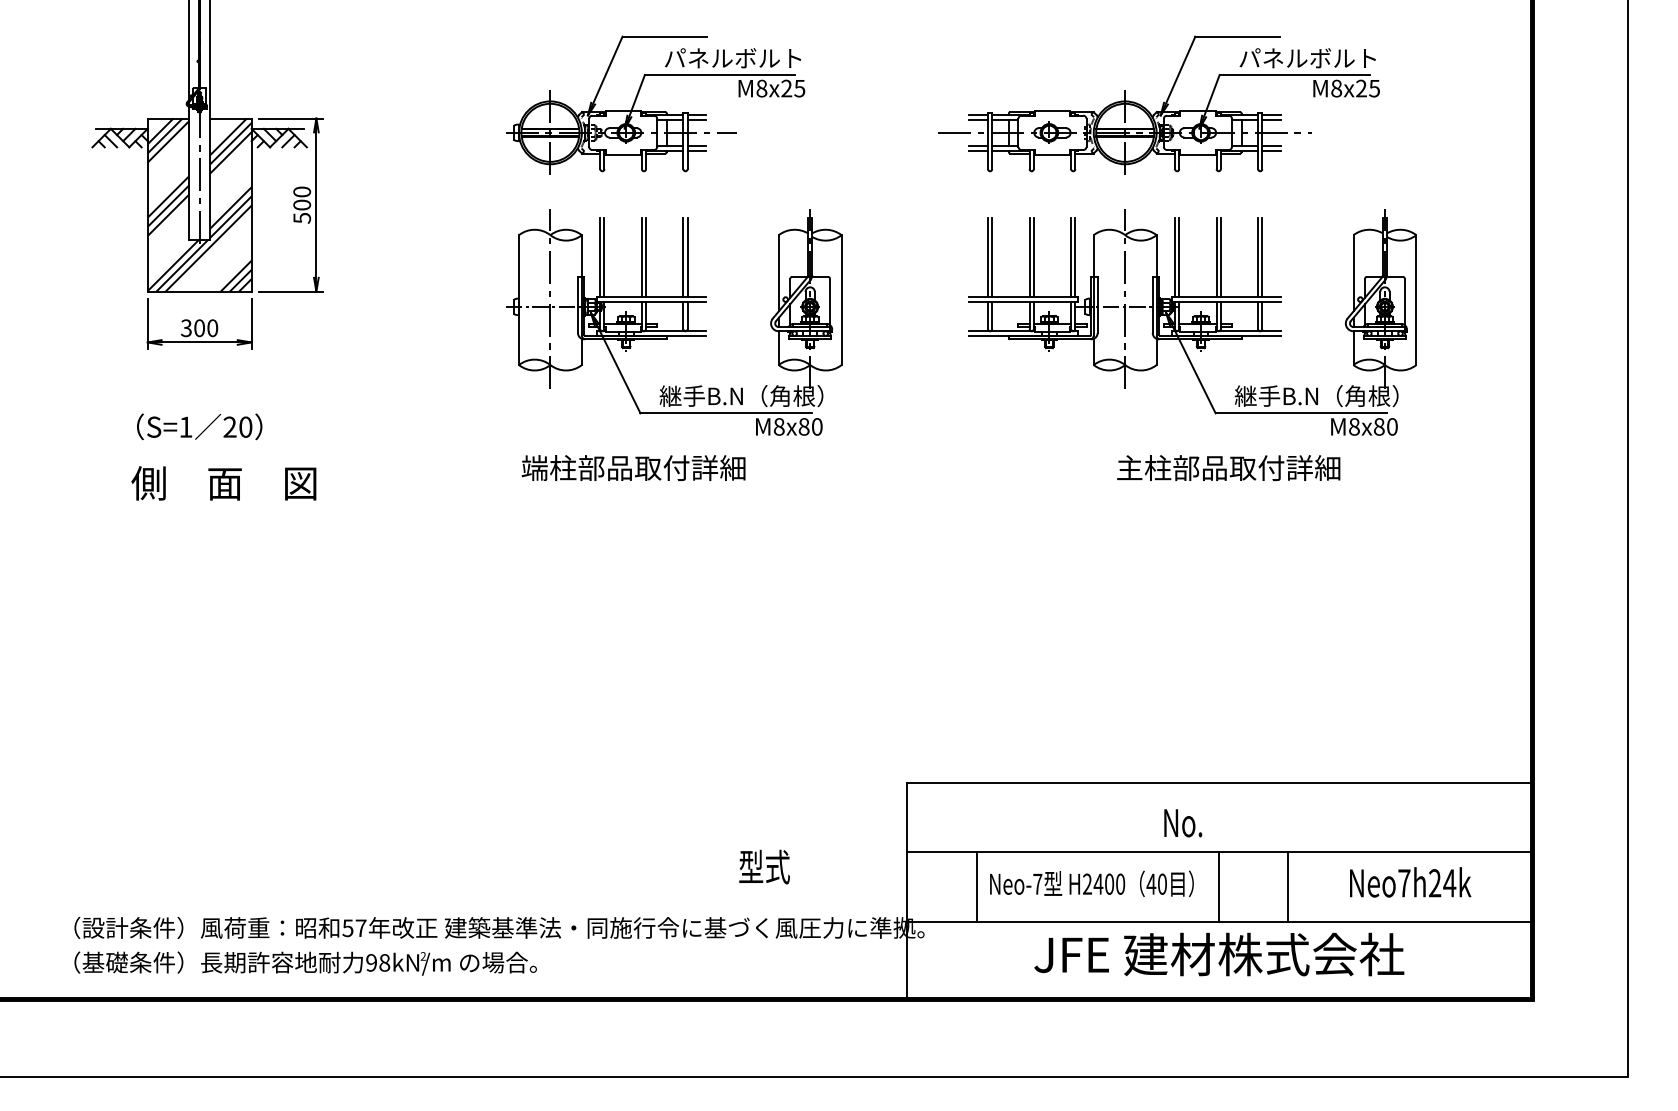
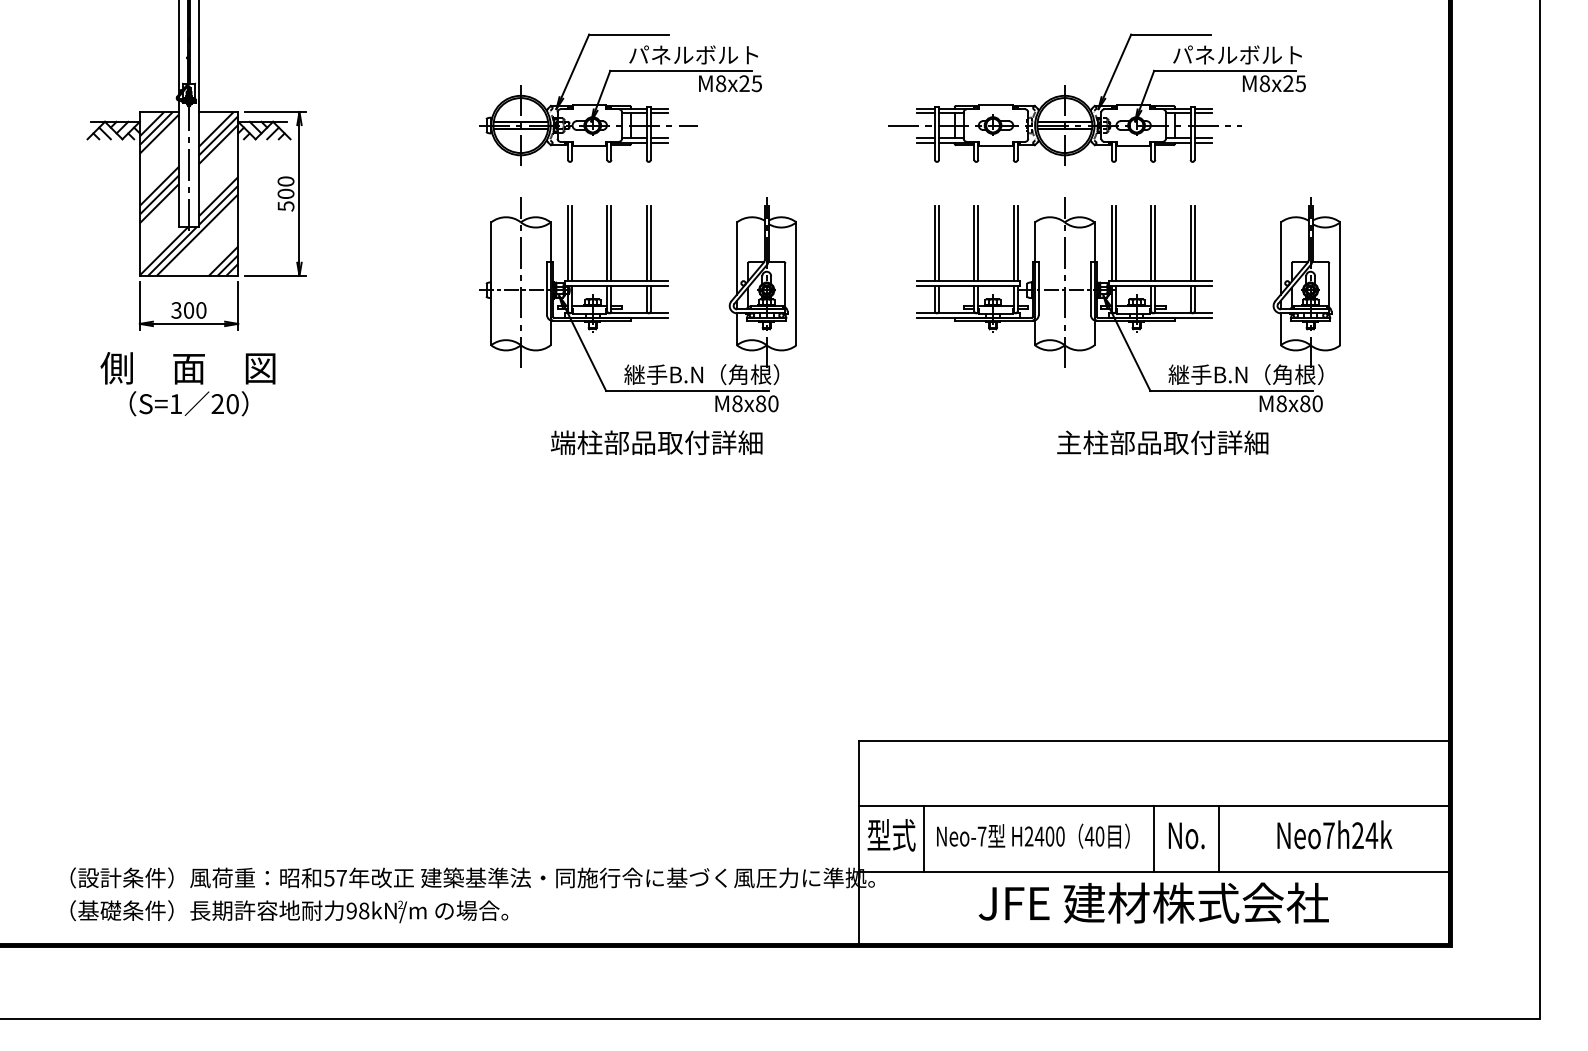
text: (633, 467) -> (656, 442), moved
text: (223, 483) -> (187, 368), moved
text: (1182, 822) -> (1186, 835), moved
text: (764, 867) -> (891, 835), moved

